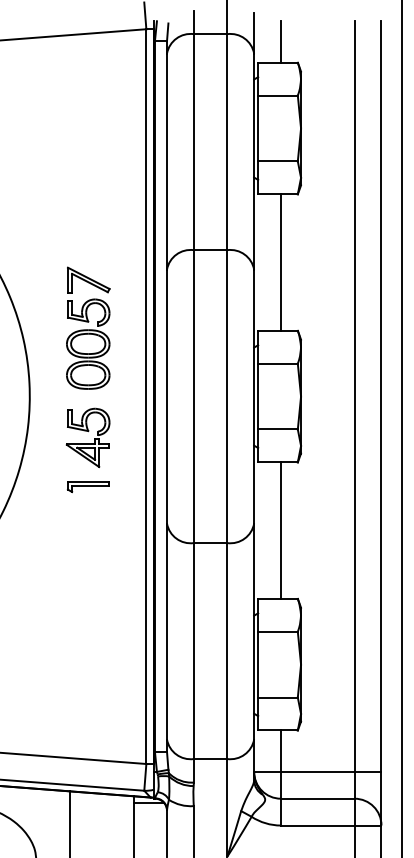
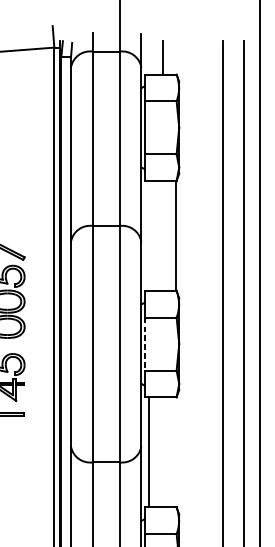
line: (280, 262) -> (175, 235), moved
line: (258, 396) -> (144, 344), solid -> dashed
line: (280, 530) -> (148, 452), moved

